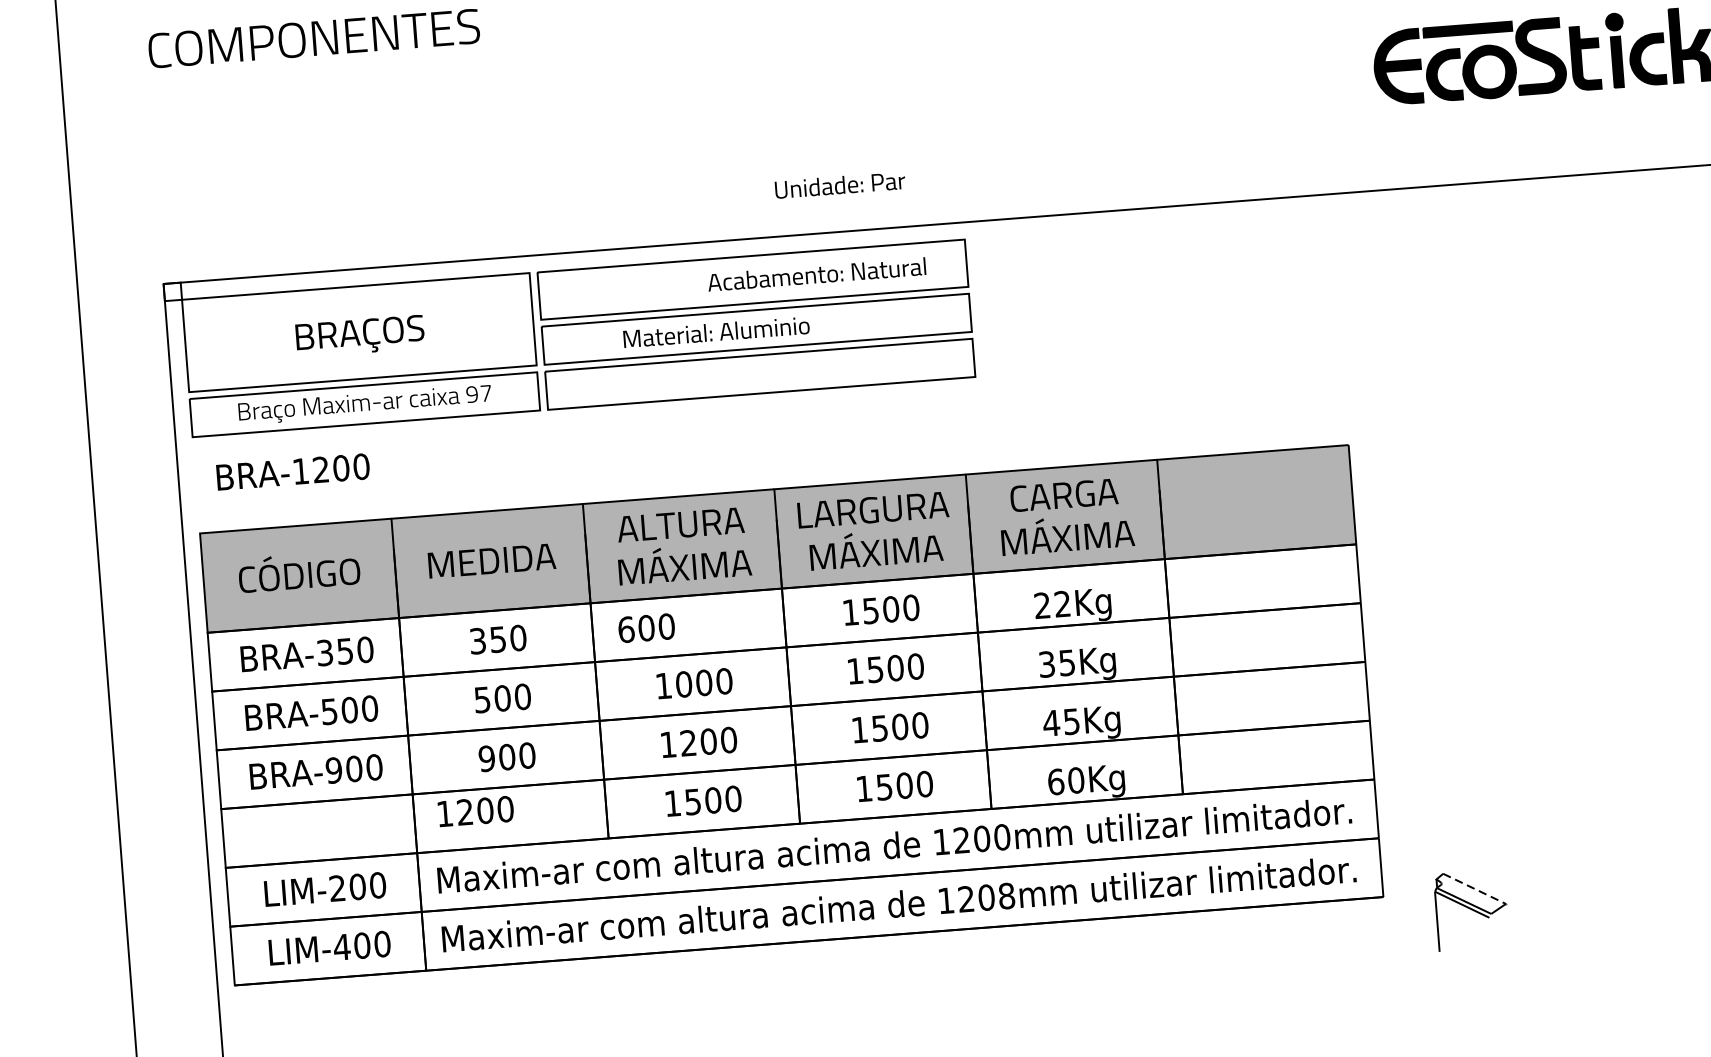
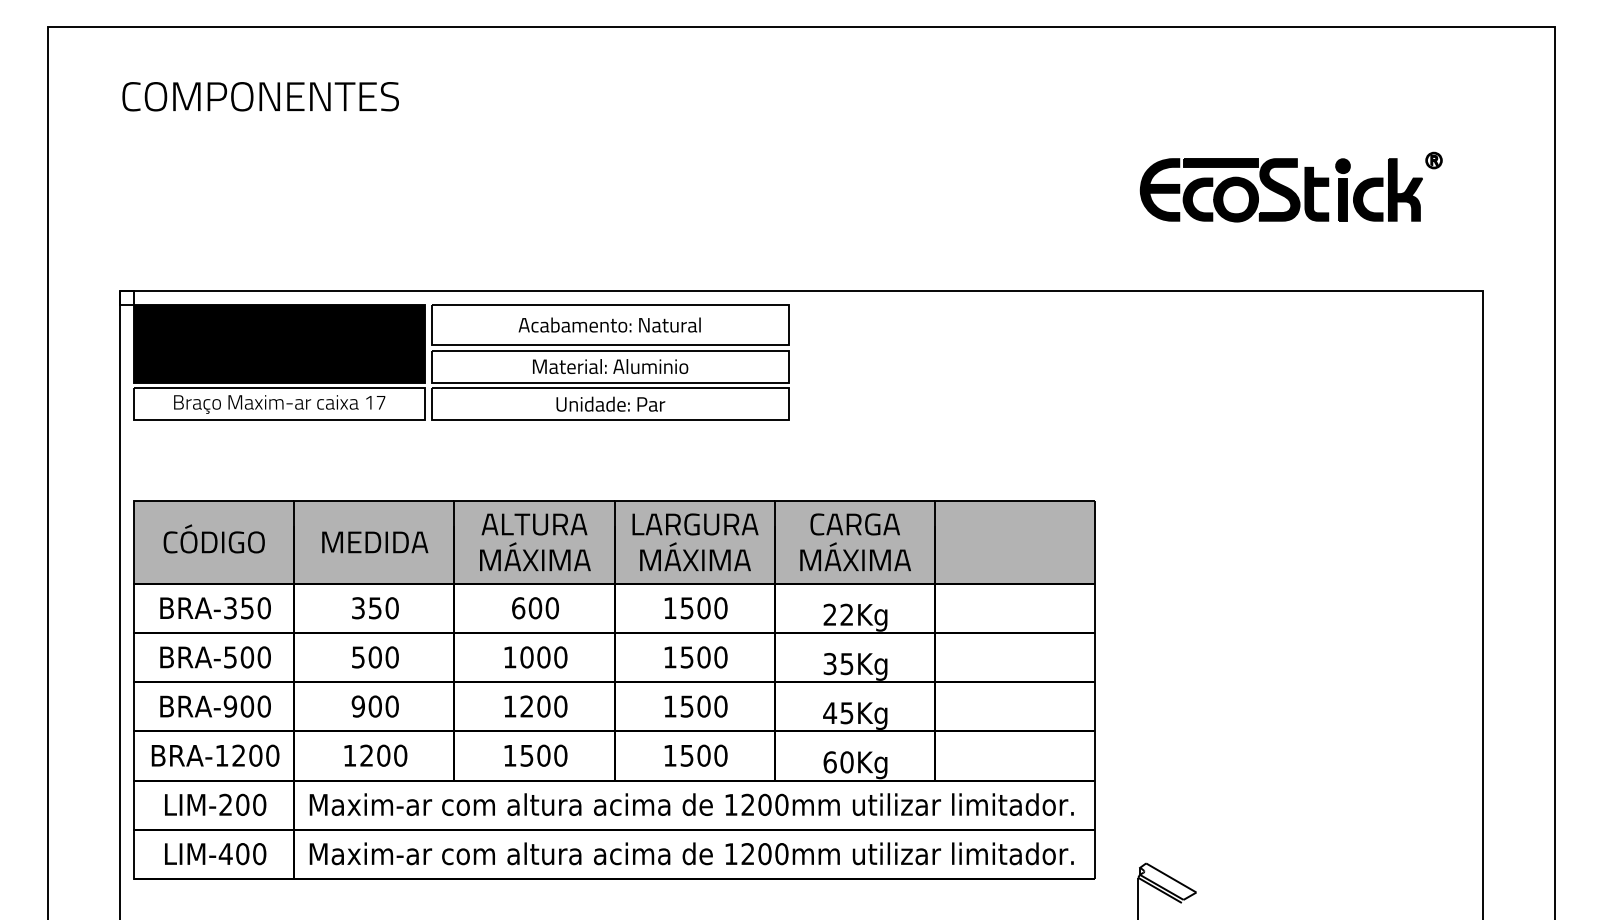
text: (839, 184) -> (610, 403), moved
text: (816, 273) -> (609, 324), moved
fill: (359, 331) -> (279, 343), added
text: (716, 332) -> (610, 366), moved
text: (471, 394) -> (368, 402), 97 -> 17
text: (293, 471) -> (215, 755), moved
text: (646, 628) -> (535, 608), moved
text: (475, 811) -> (375, 755), moved
line: (1474, 889) -> (1171, 878), dashed -> solid
text: (1006, 895) -> (781, 853), 1208mm -> 1200mm

